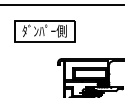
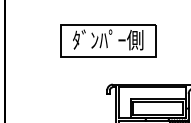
part: (44, 31) -> (107, 40), moved

